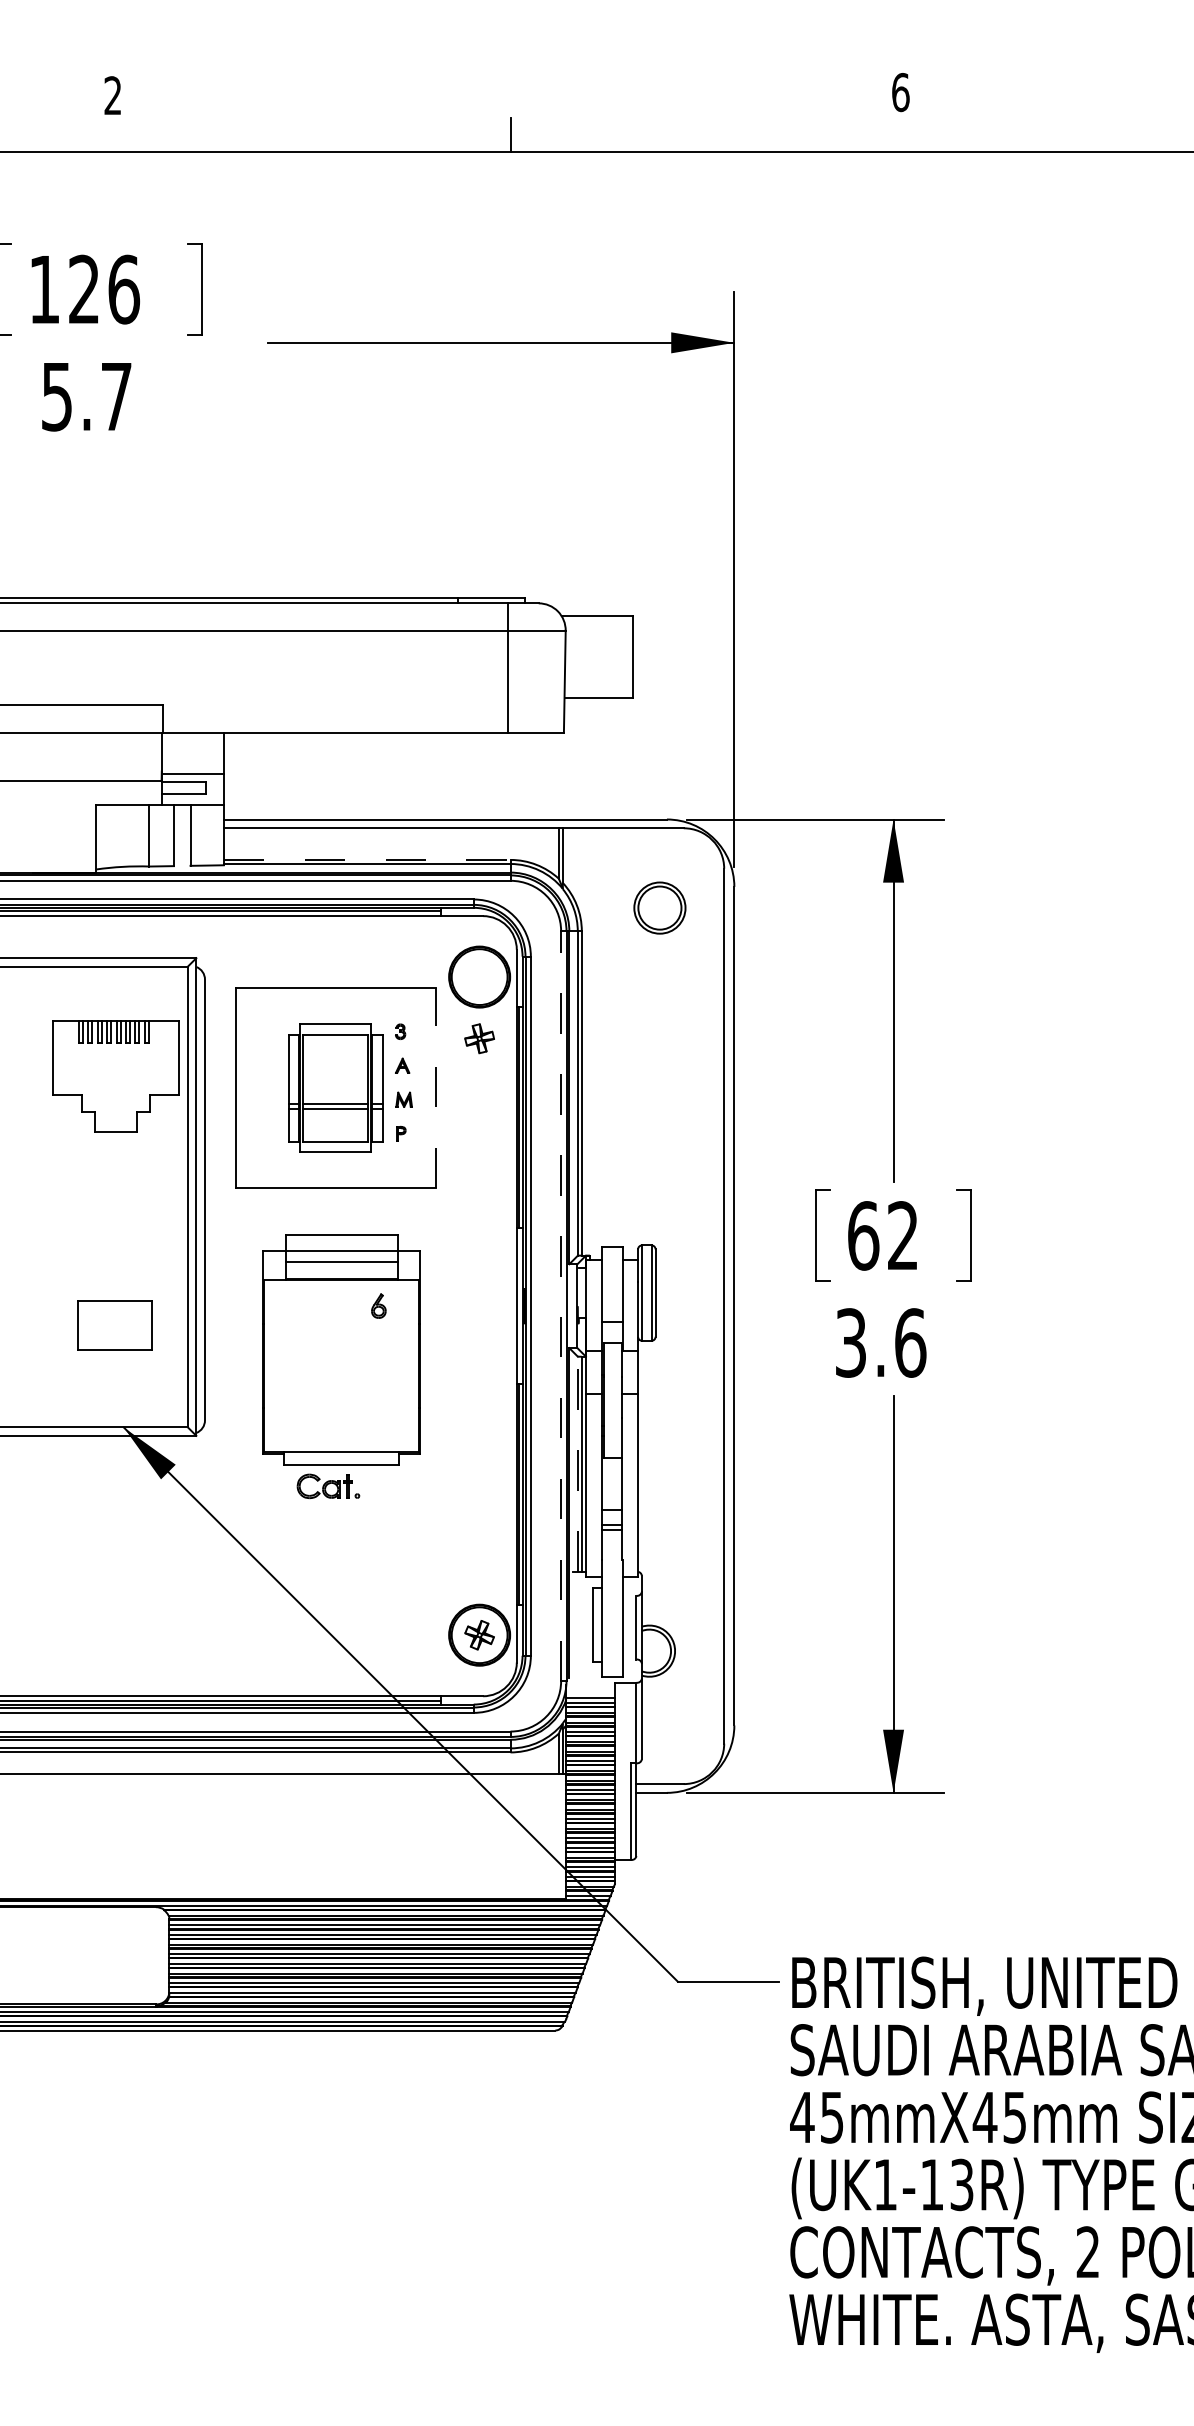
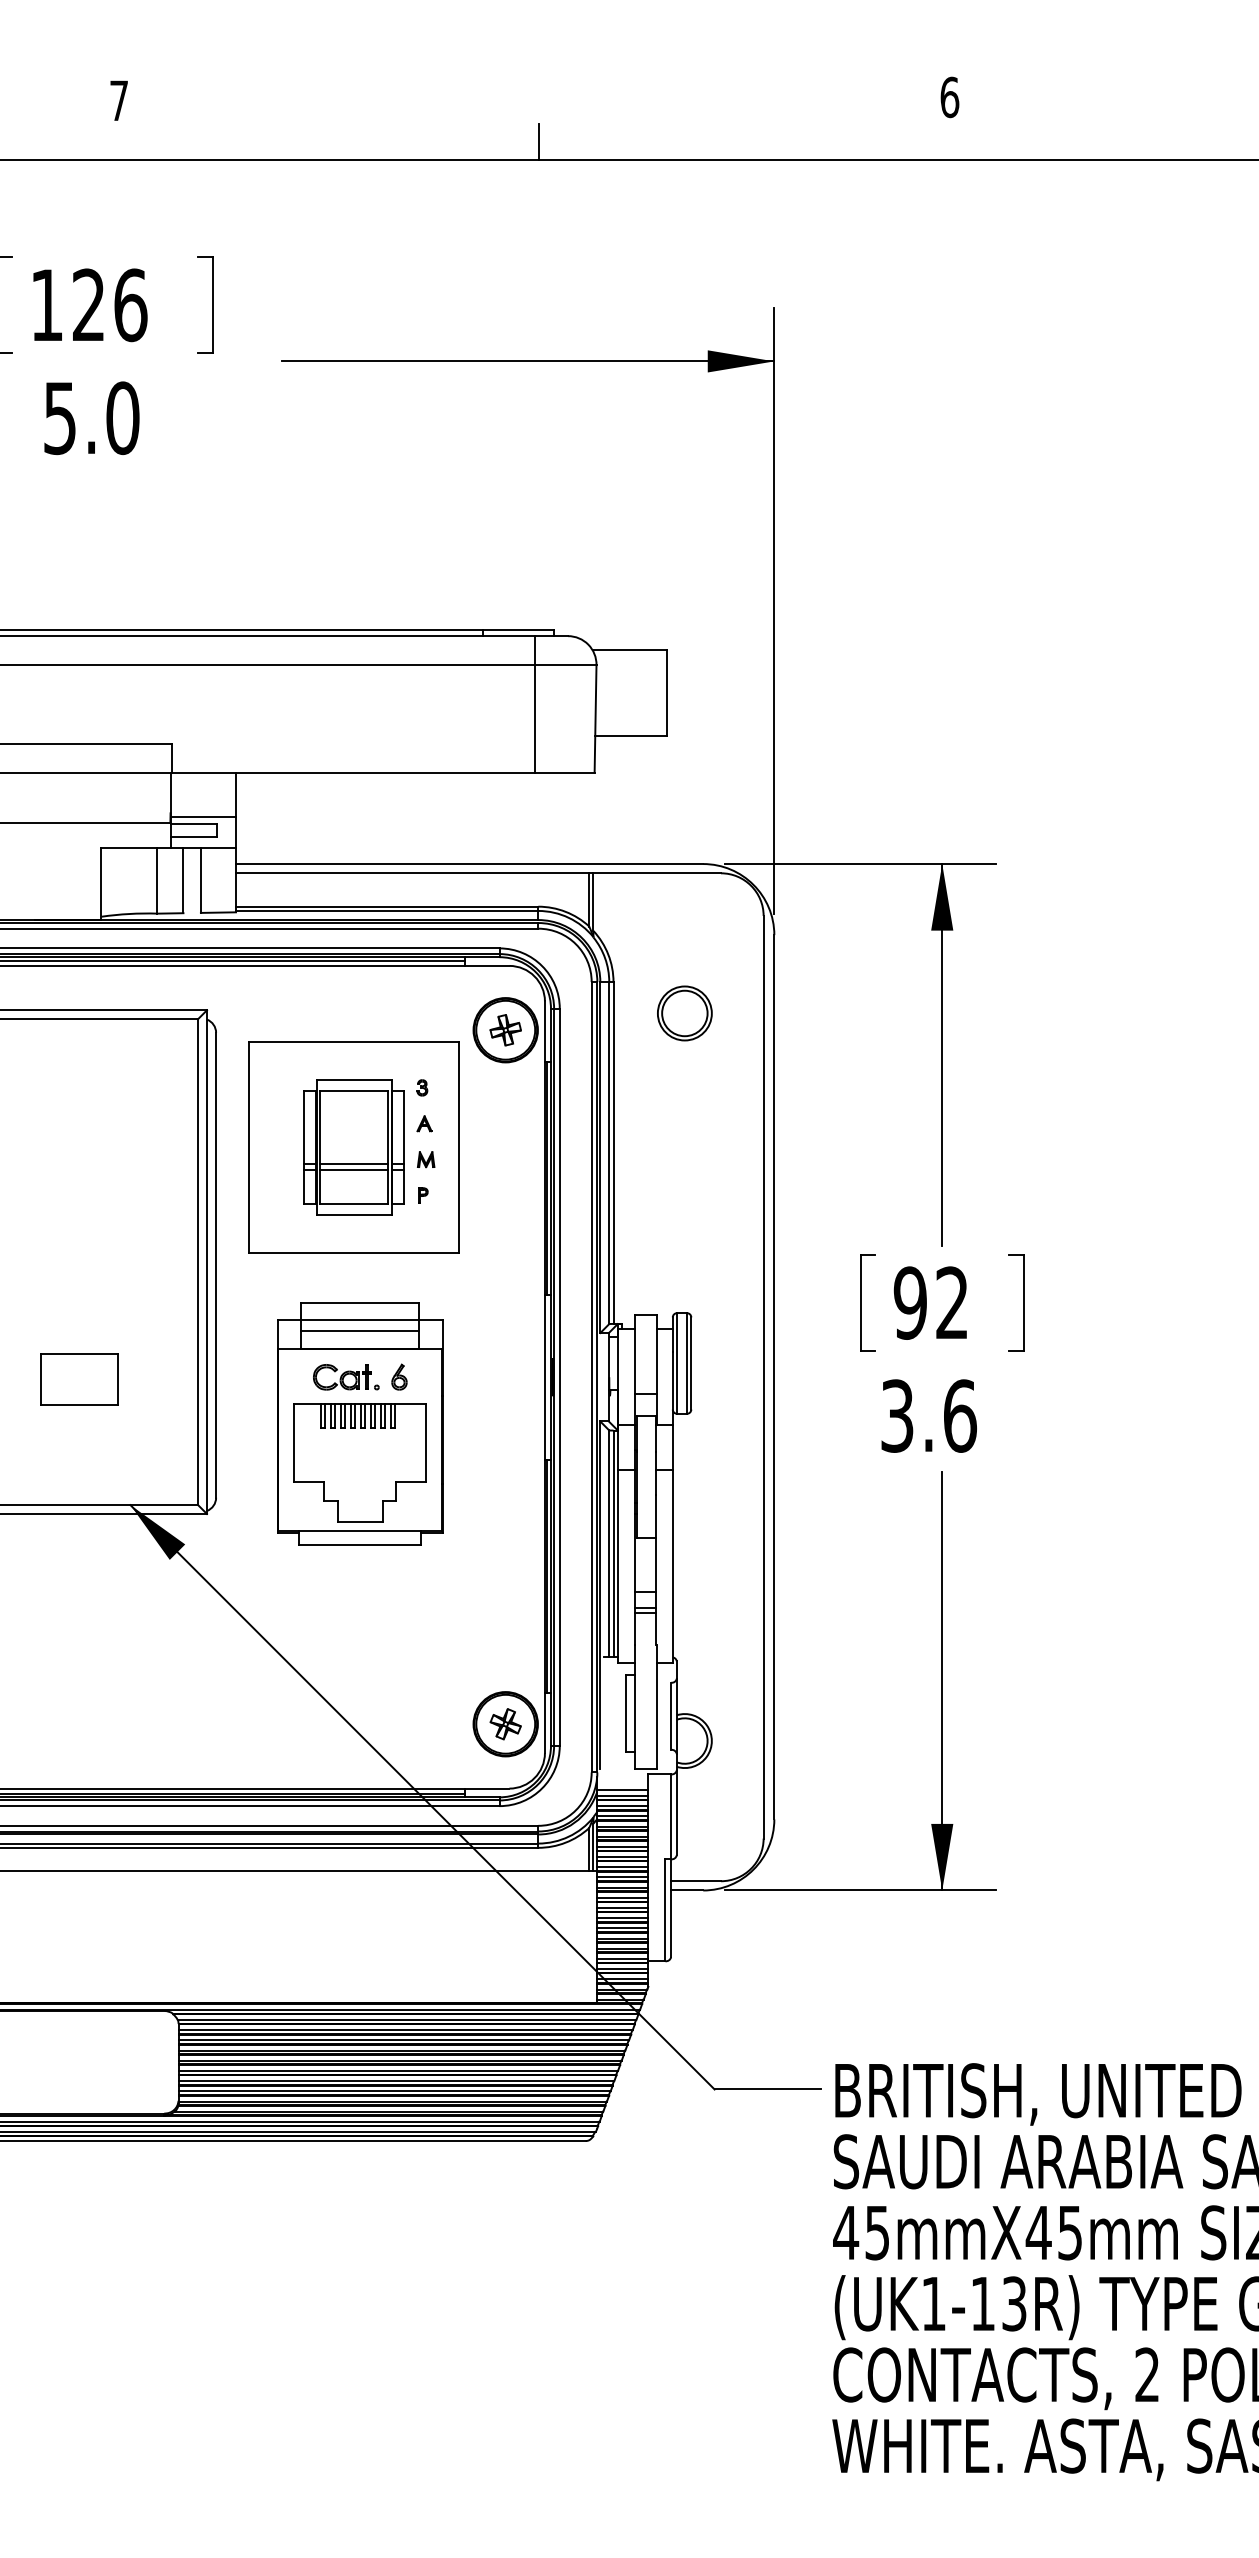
text: (112, 95) -> (118, 100), 2 -> 7
text: (116, 396) -> (122, 418), 5.7 -> 5.0
line: (367, 859) -> (387, 906), dashed -> solid
part: (659, 908) -> (684, 1013), moved
part: (479, 1038) -> (505, 1030), moved
part: (115, 1075) -> (359, 1462), moved
line: (435, 1087) -> (459, 1146), dashed -> solid
text: (863, 1235) -> (910, 1302), 62 -> 92
line: (560, 1305) -> (591, 1376), dashed -> solid
part: (115, 1325) -> (79, 1379), moved
line: (578, 1463) -> (609, 1543), dashed -> solid
part: (328, 1486) -> (346, 1377), moved

